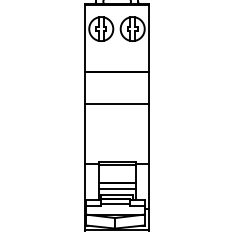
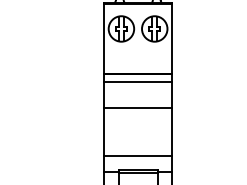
line: (116, 79) -> (137, 82), added
line: (116, 149) -> (137, 156), added

